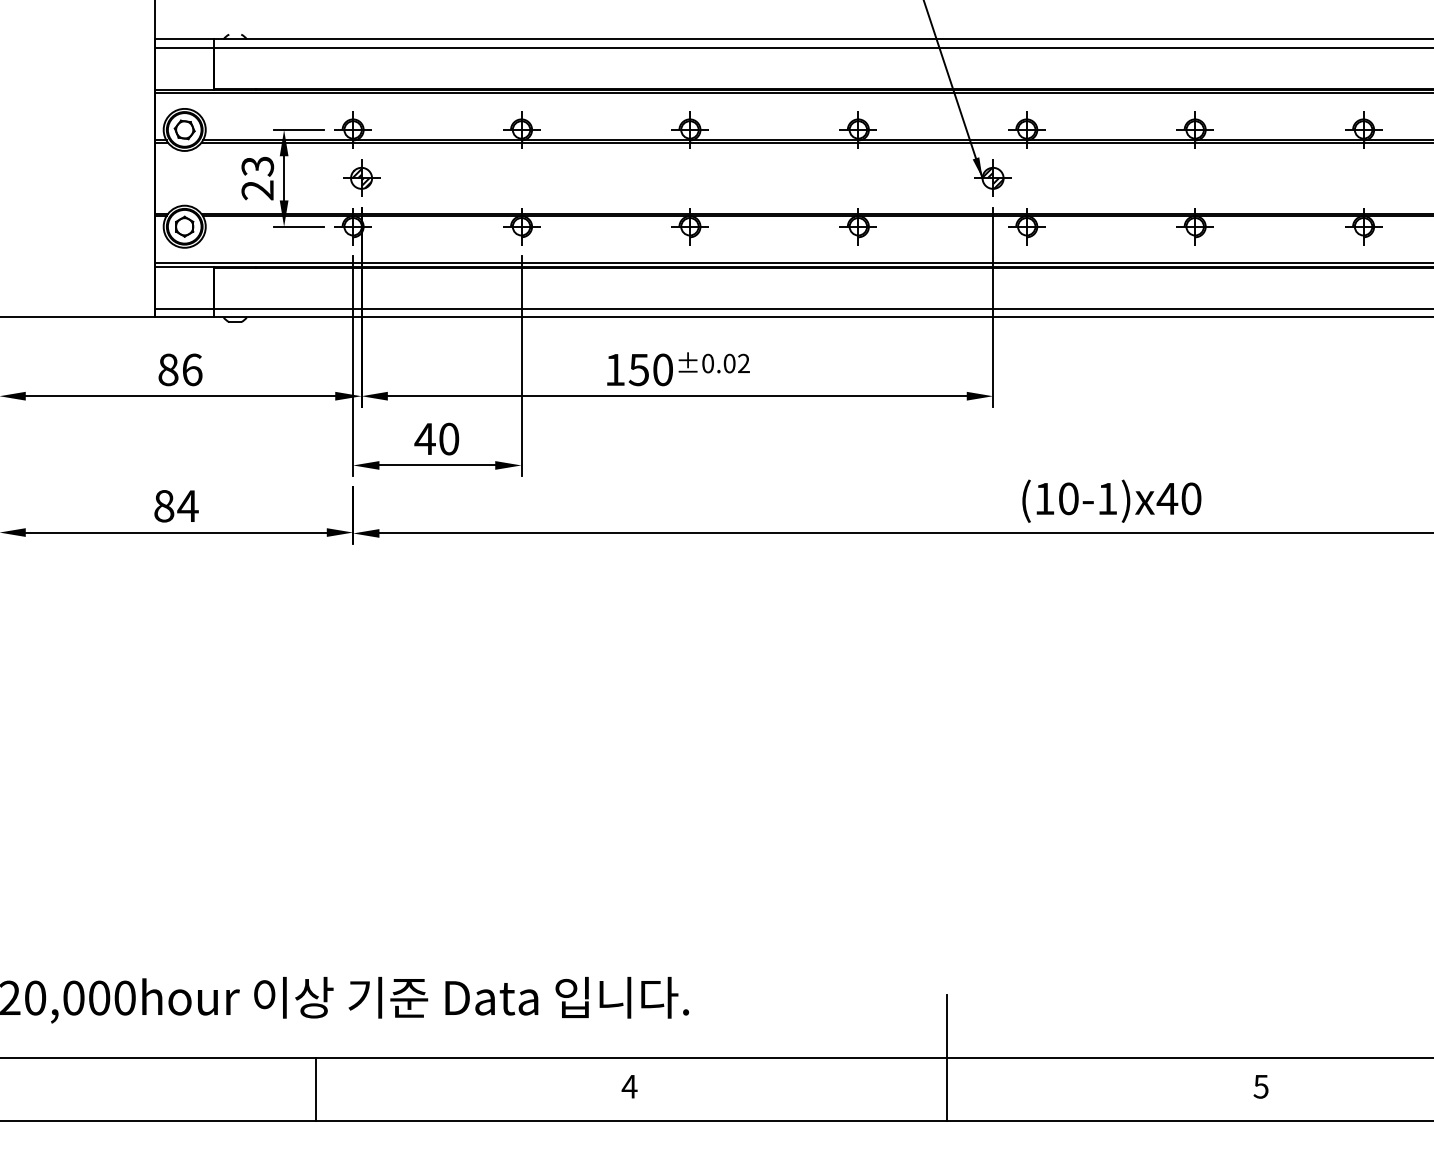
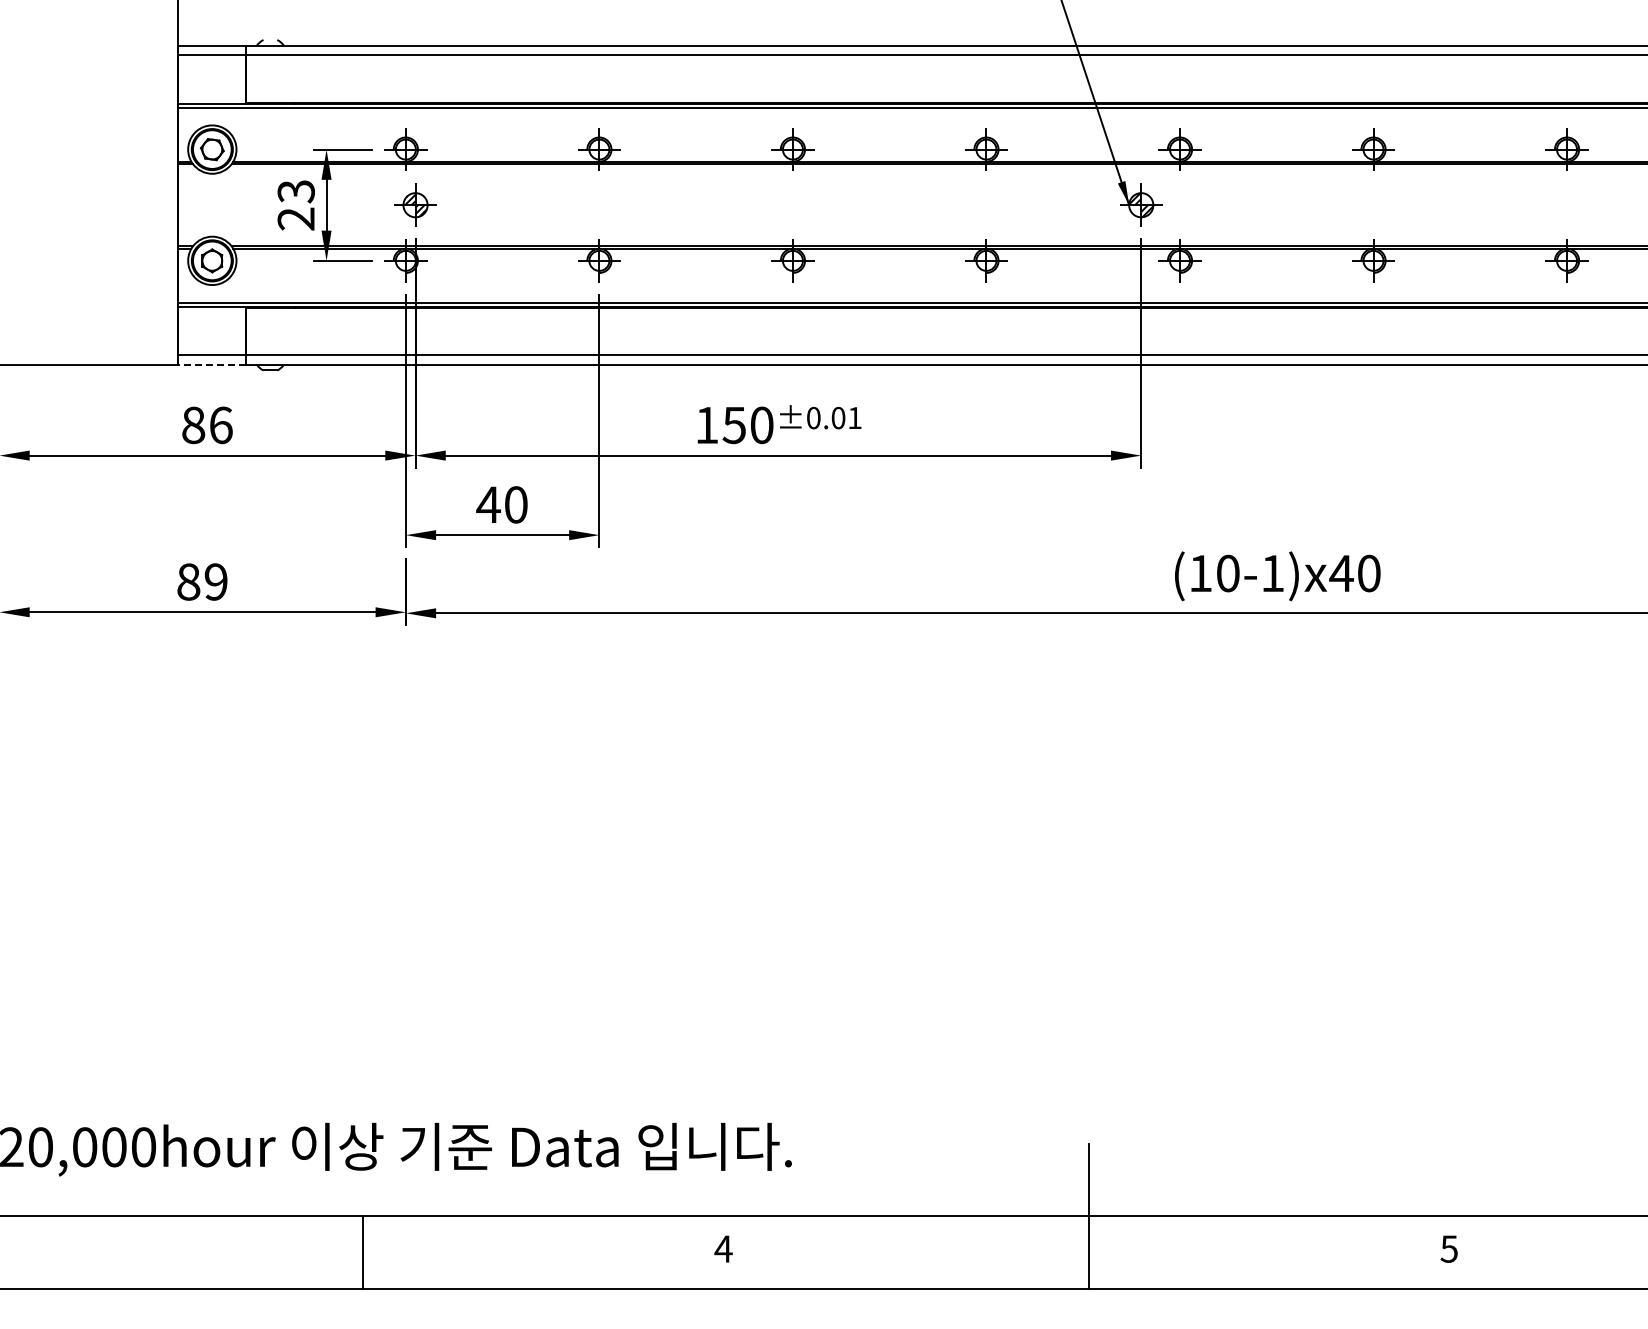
line: (184, 316) -> (212, 364), solid -> dashed
text: (743, 363) -> (854, 417), ±0.02 -> ±0.01
text: (187, 505) -> (215, 581), 84 -> 89

